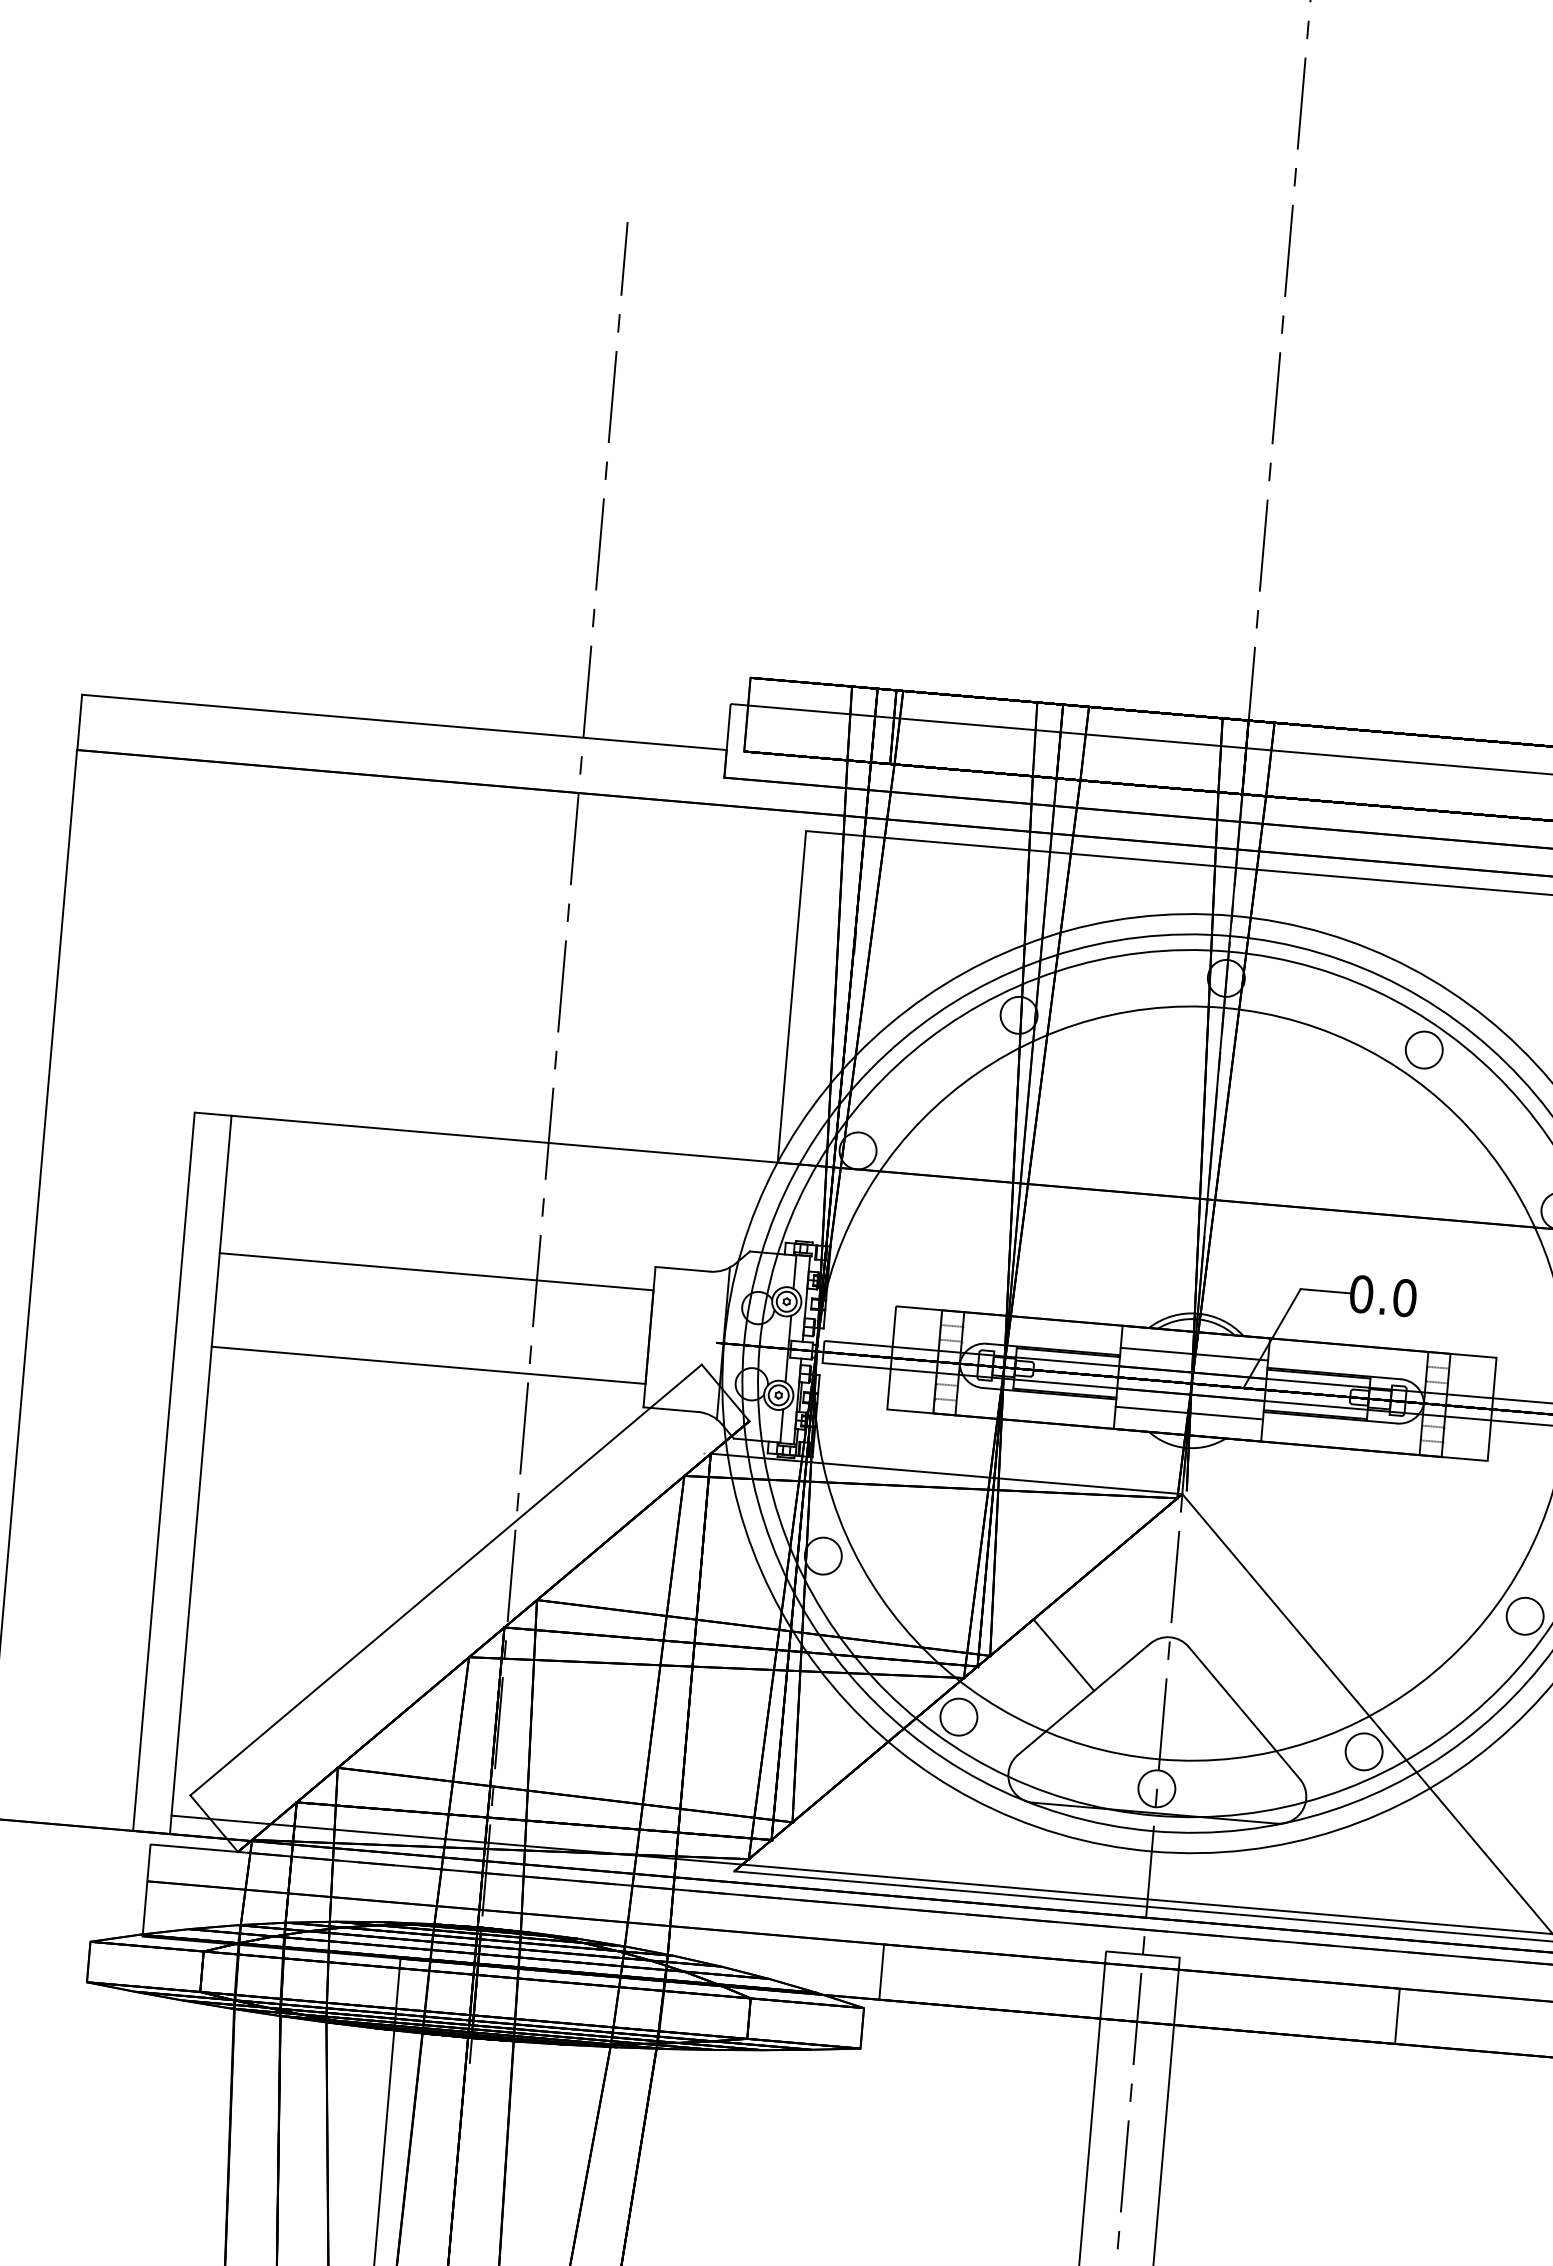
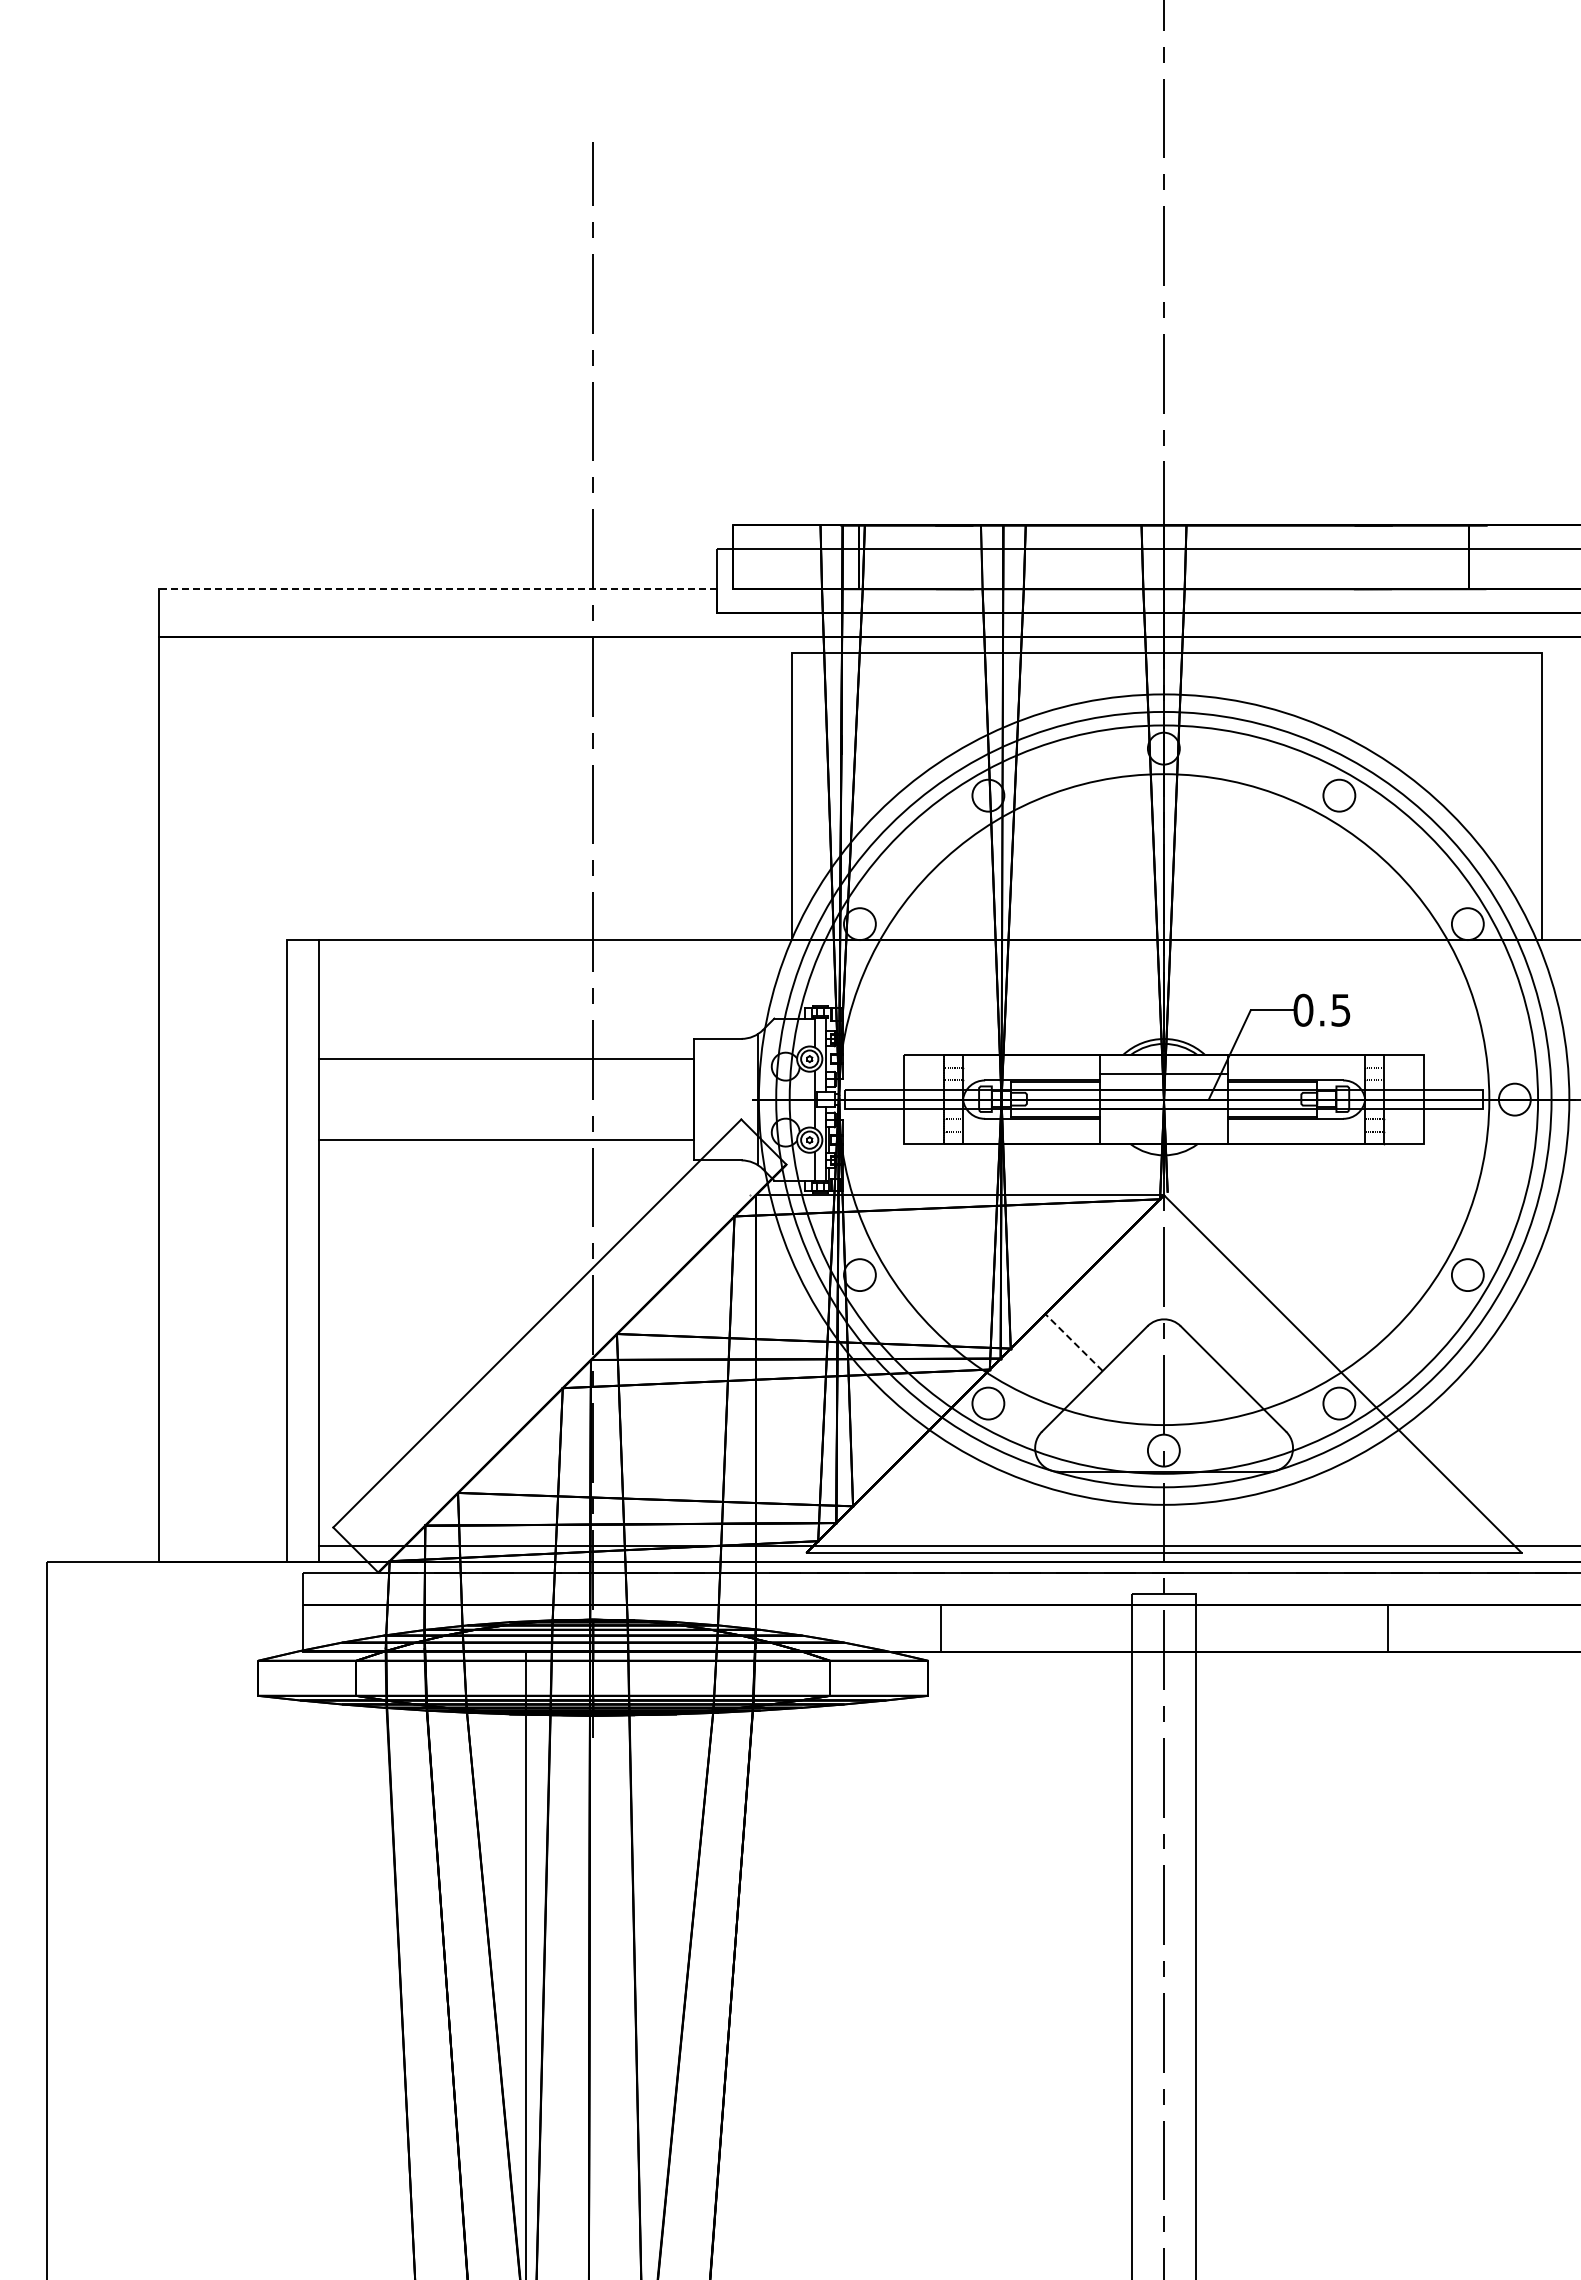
line: (403, 722) -> (437, 589), solid -> dashed
text: (1404, 1297) -> (1340, 1009), 0.0 -> 0.5
line: (1188, 1413) -> (1163, 1125), removed
line: (1063, 1655) -> (1073, 1342), solid -> dashed

